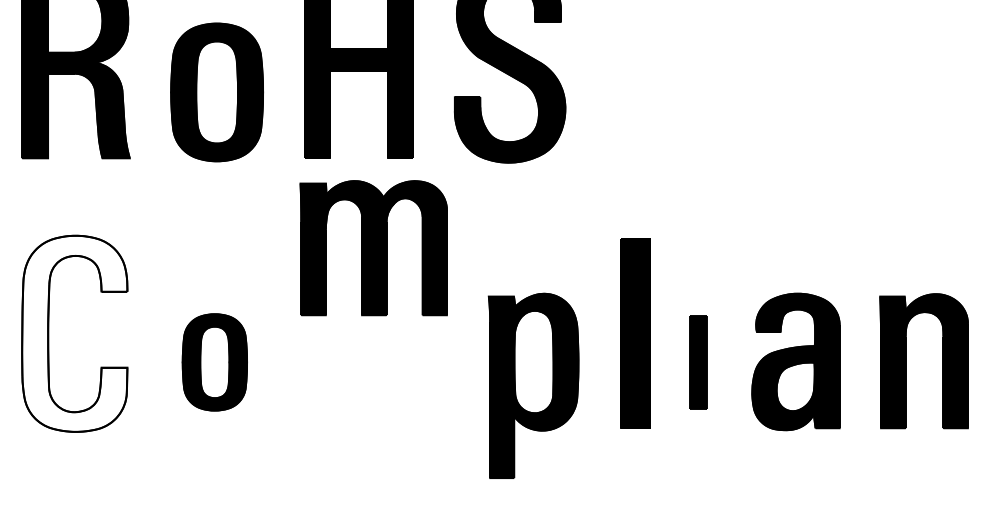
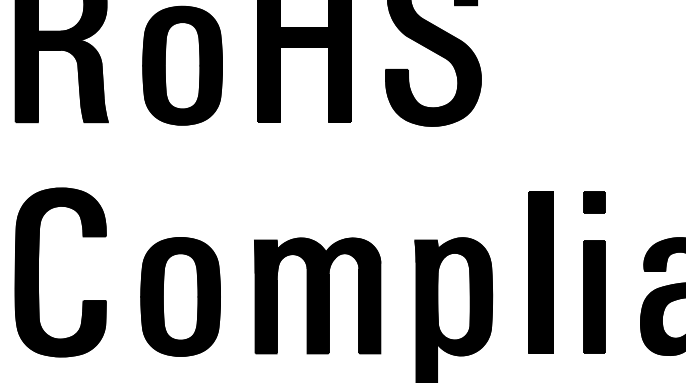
part: (373, 248) -> (317, 296), moved
part: (698, 251) -> (594, 201), added
fill: (74, 333) -> (60, 272), added
part: (214, 362) -> (180, 297), size x1.43
part: (698, 362) -> (594, 297), size x1.43

